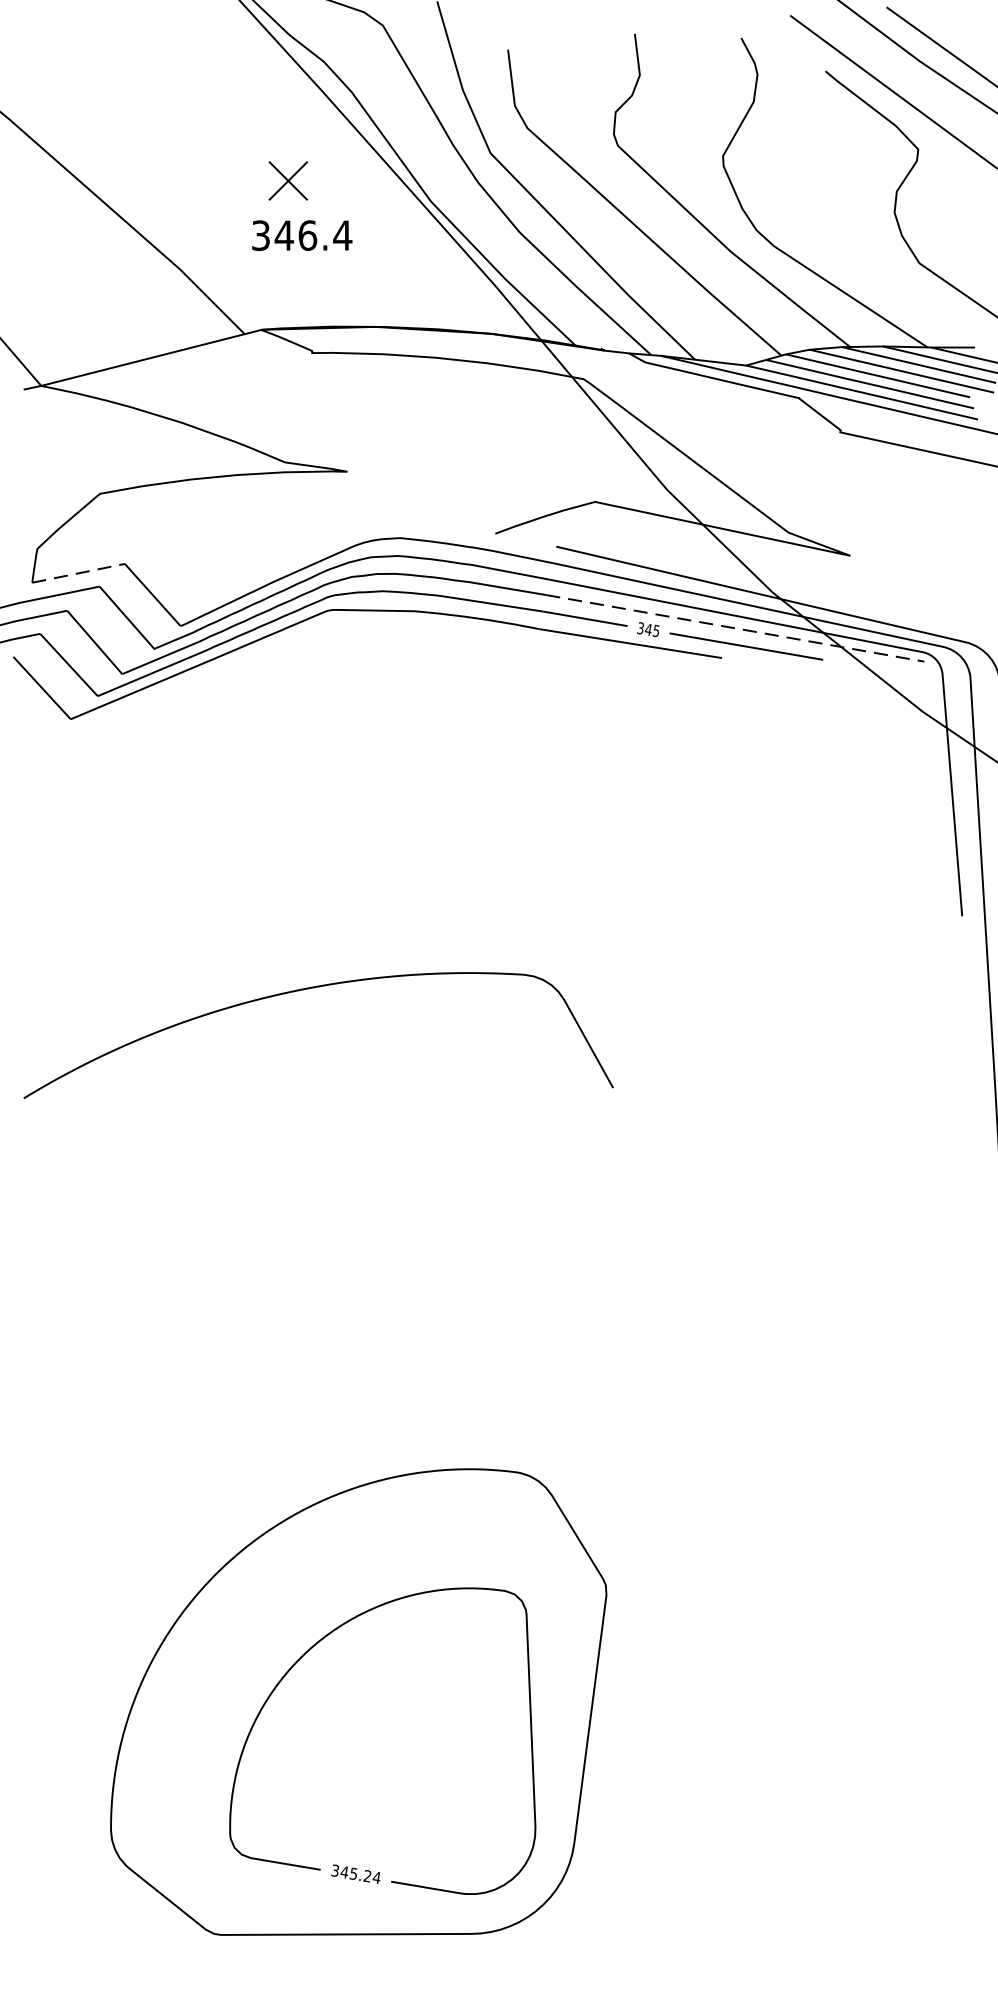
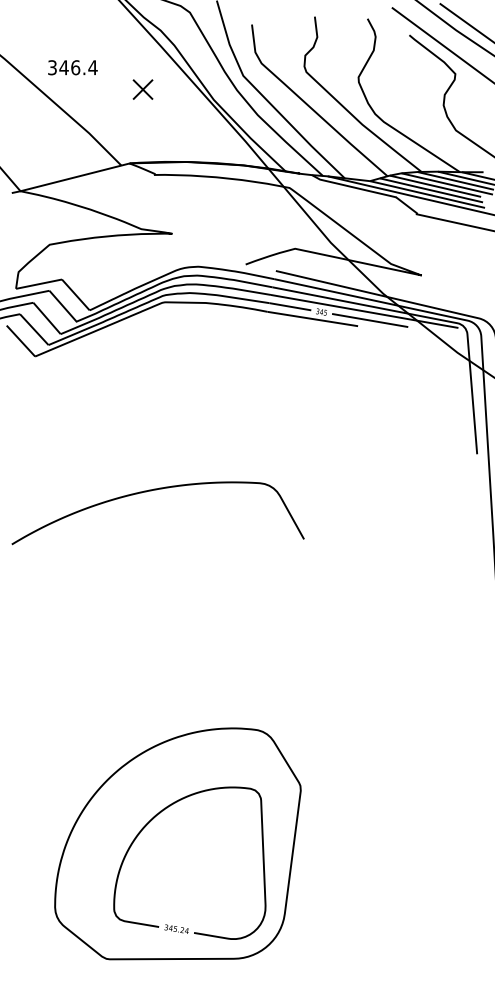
text: (301, 235) -> (72, 67), moved
line: (79, 573) -> (39, 284), dashed -> solid
line: (736, 628) -> (365, 311), dashed -> solid

